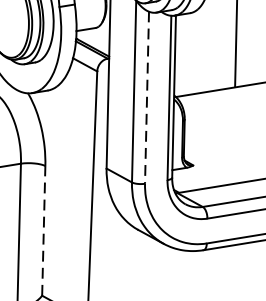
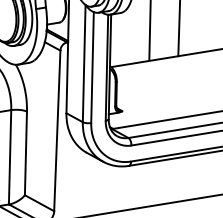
line: (146, 97) -> (92, 67), dashed -> solid
line: (43, 230) -> (25, 153), dashed -> solid

